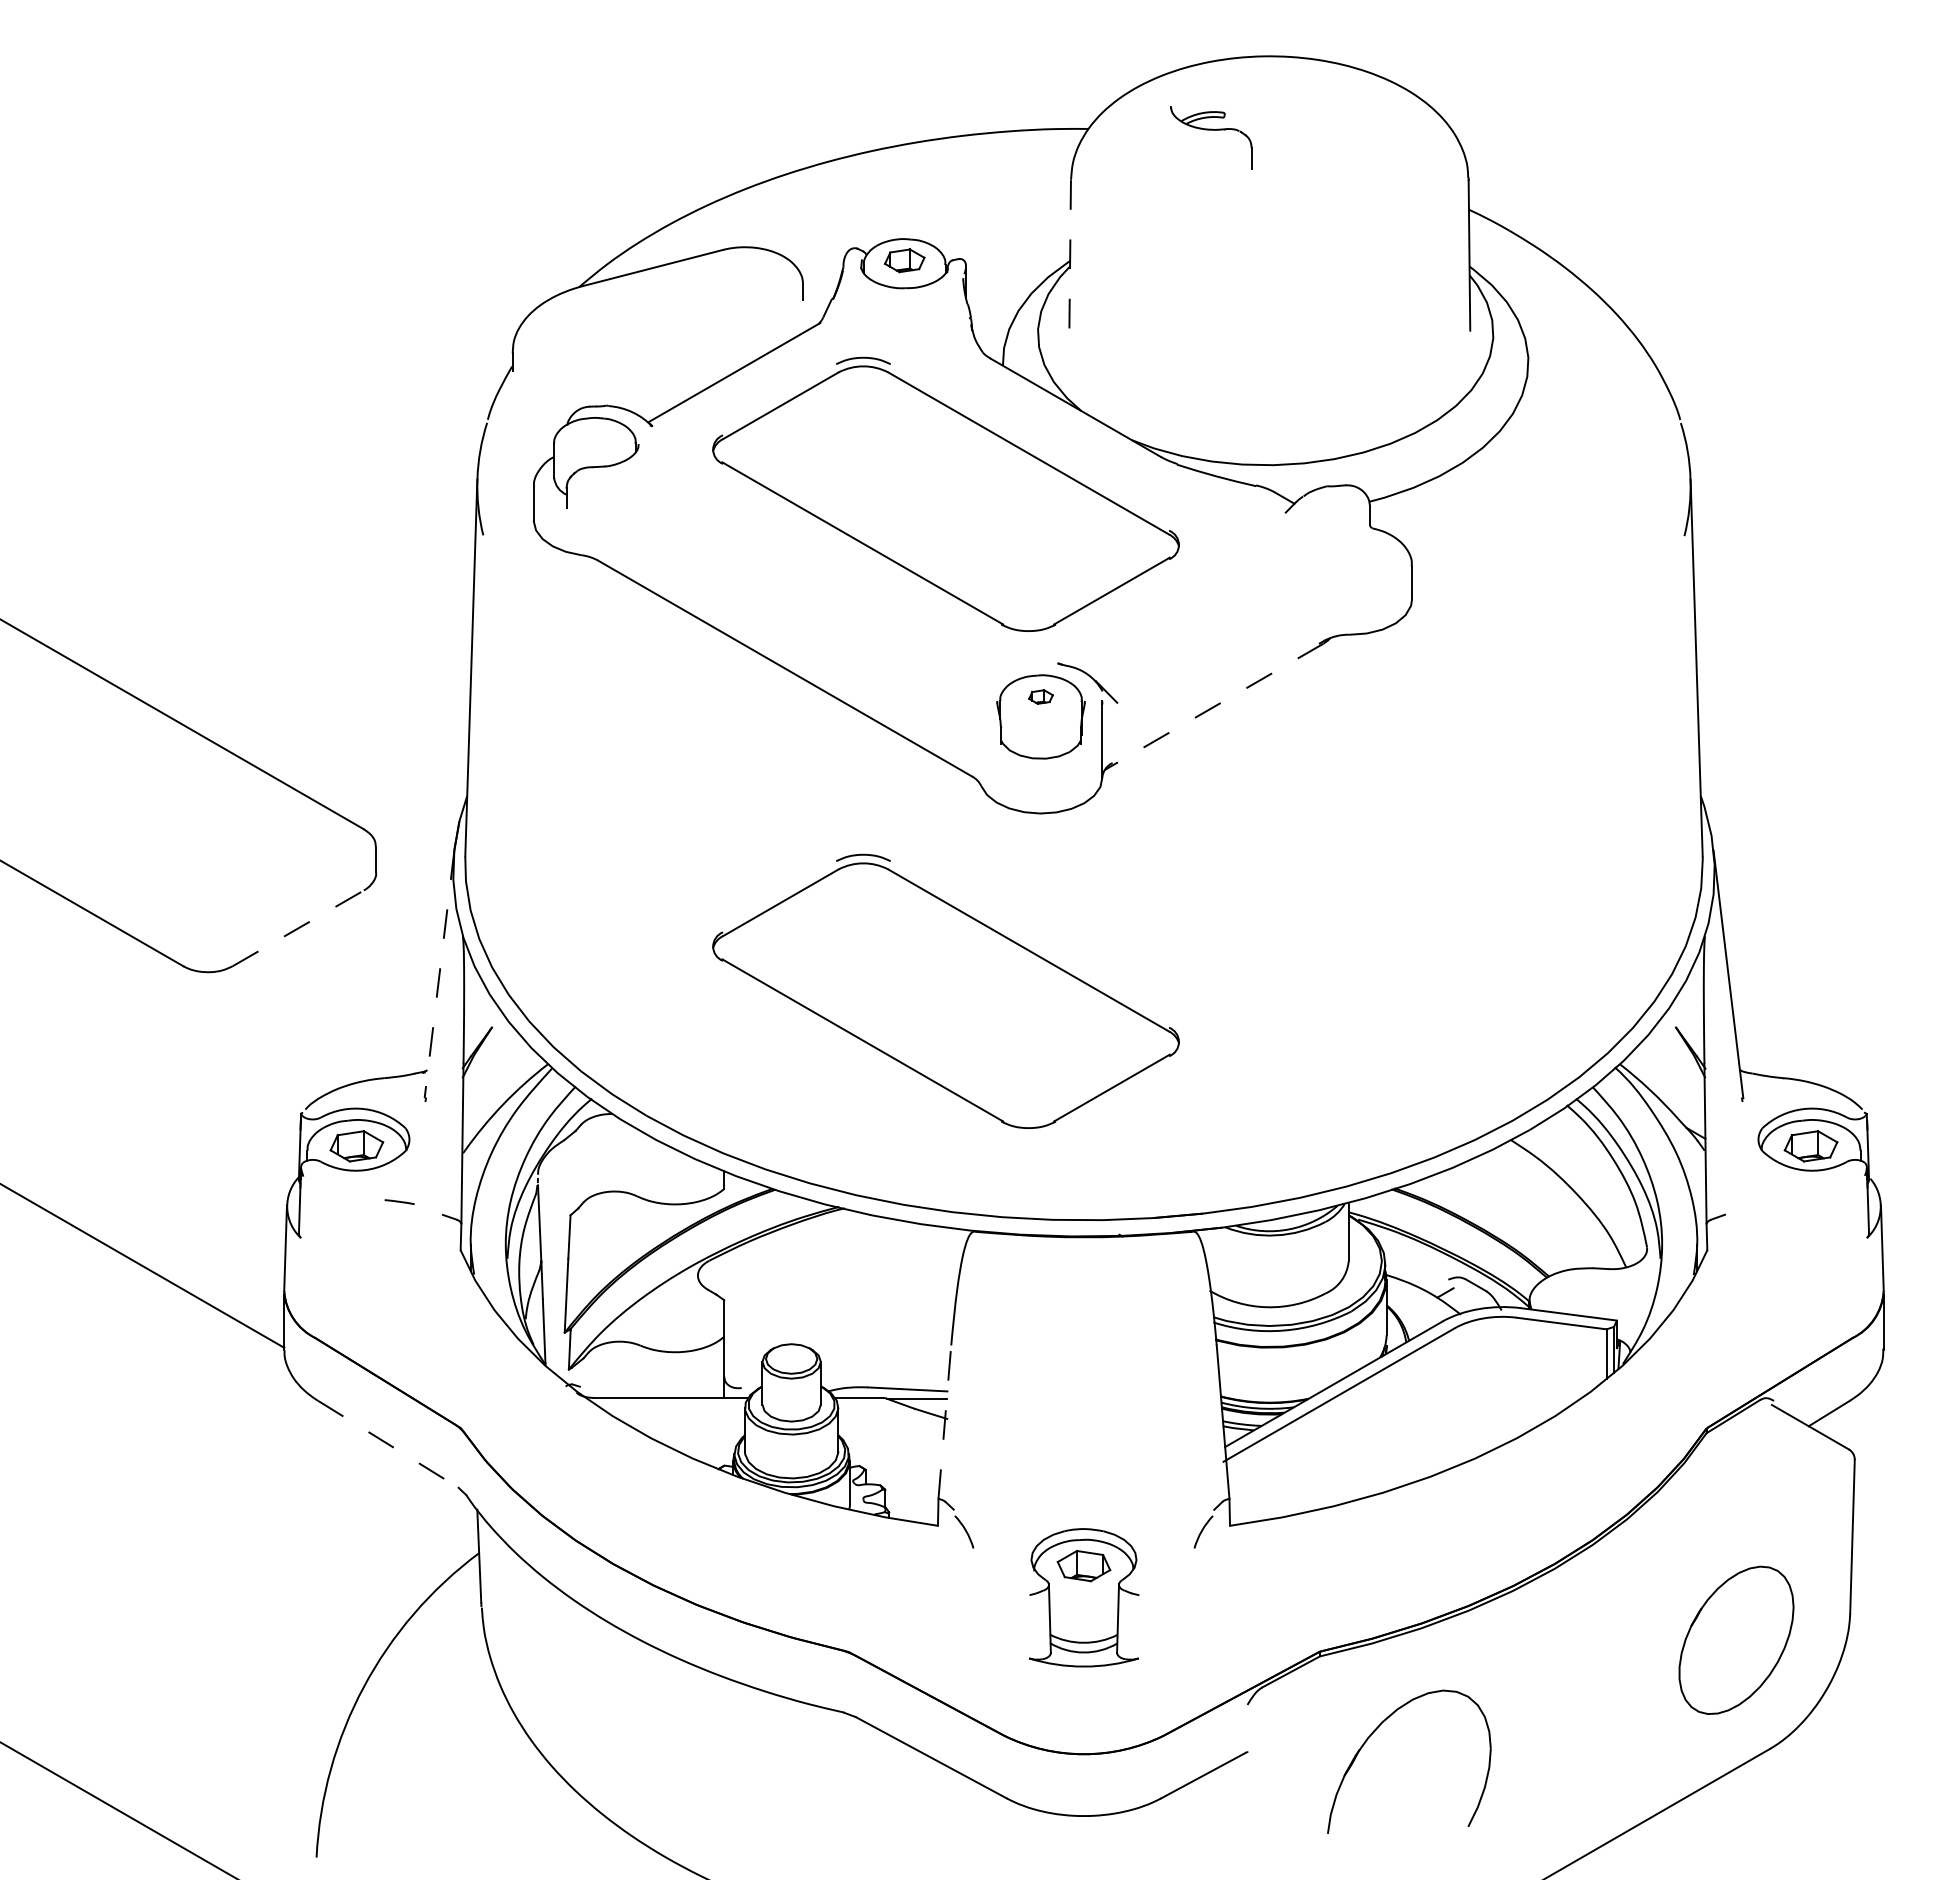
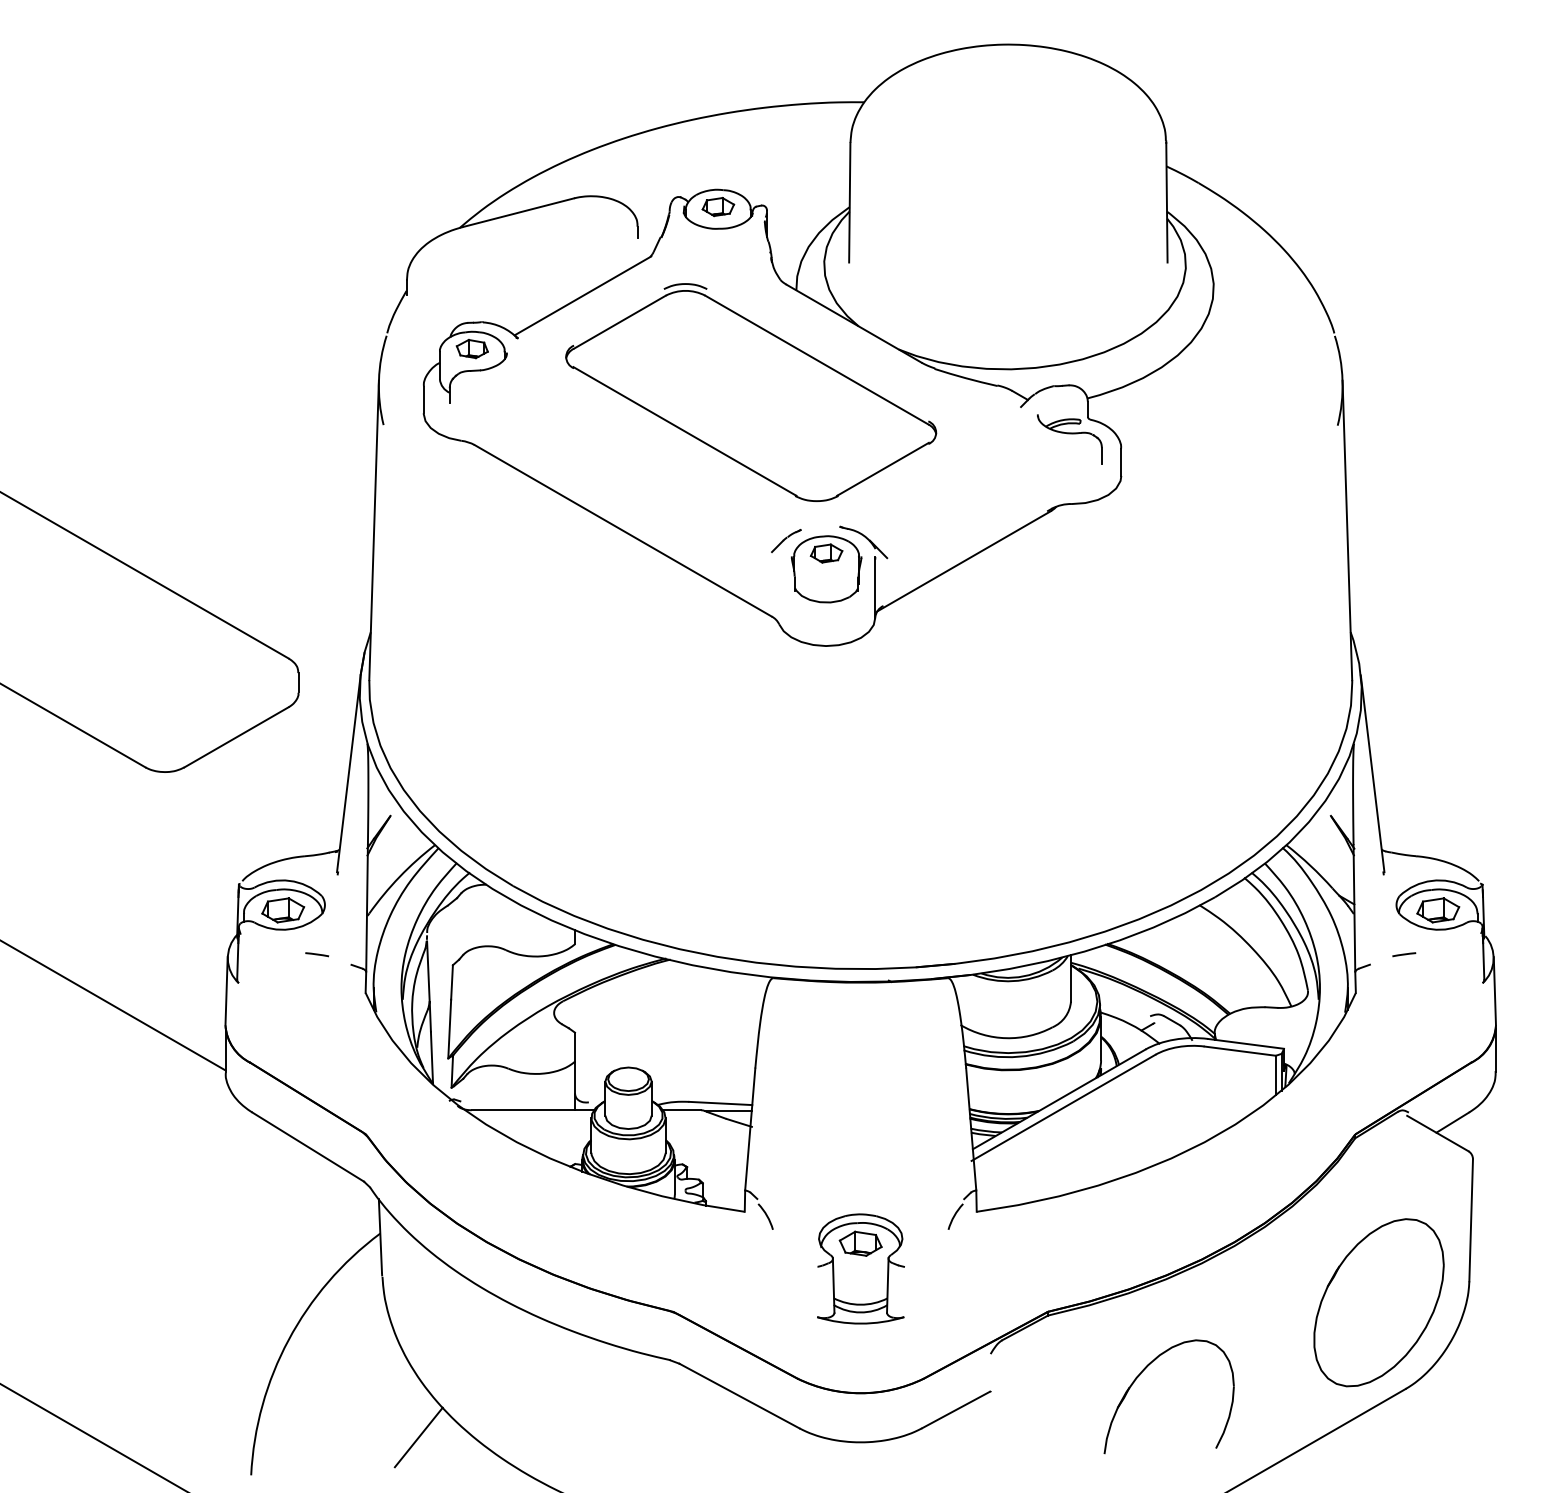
part: (1211, 130) -> (1070, 433), moved
line: (1070, 255) -> (850, 202), dashed -> solid
part: (594, 439) -> (471, 348), added
part: (990, 681) -> (786, 541), added
part: (1040, 696) -> (826, 553), size x1.67
line: (1213, 707) -> (963, 561), dashed -> solid
line: (298, 928) -> (236, 737), dashed -> solid
line: (439, 974) -> (348, 773), dashed -> solid
part: (945, 990) -> (750, 786), removed
line: (1768, 1201) -> (1404, 954), added
line: (944, 1422) -> (749, 1129), dashed -> solid
line: (388, 1444) -> (308, 1147), dashed -> solid
part: (1736, 1640) -> (1379, 1302), size x1.43
part: (1377, 1729) -> (1143, 1371), moved
line: (527, 1809) -> (418, 1437), added

